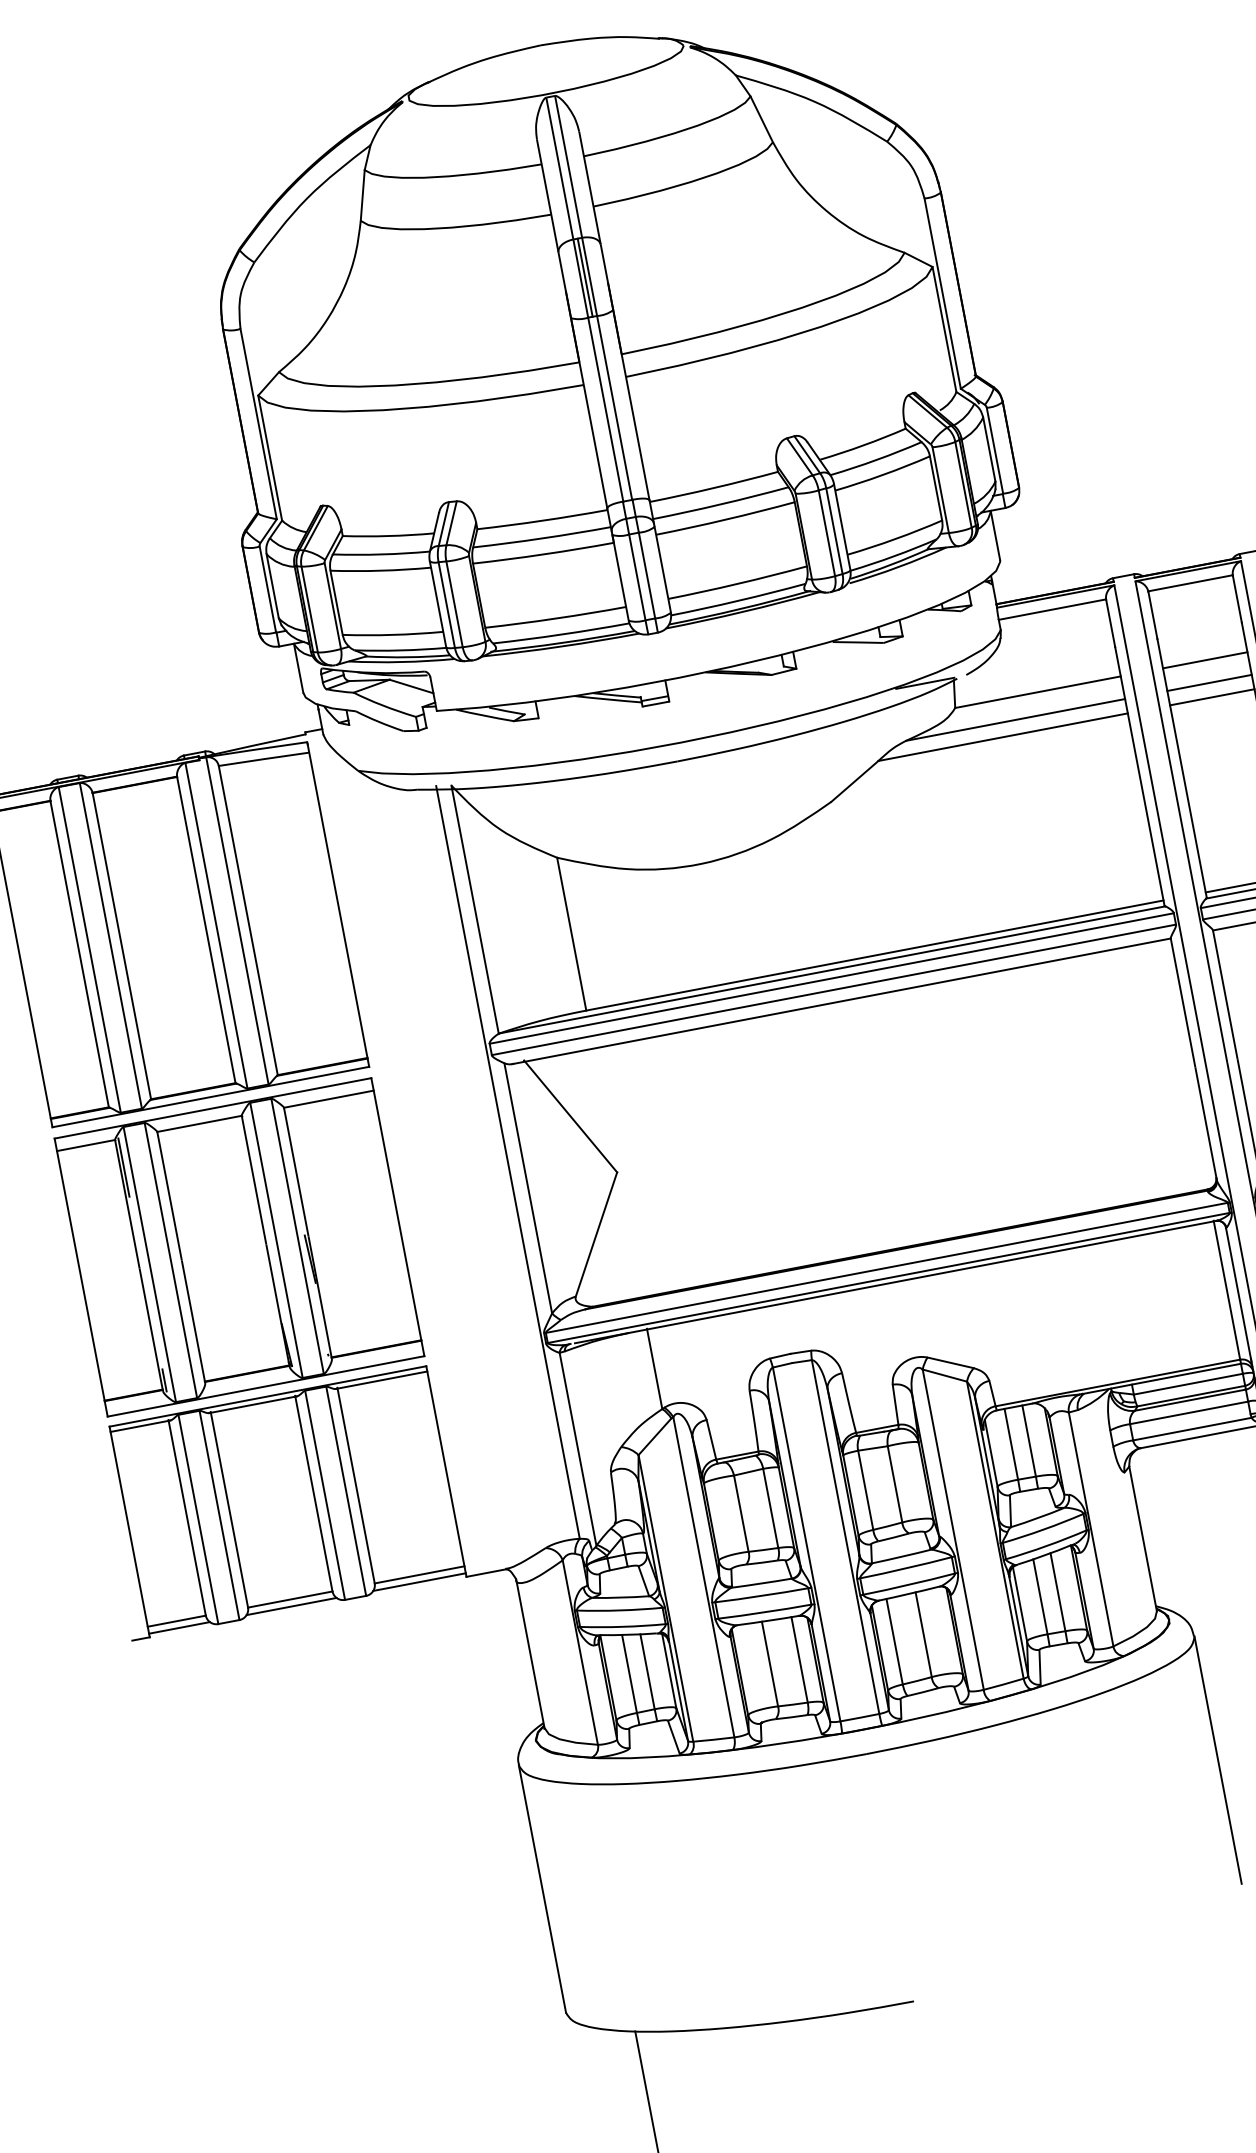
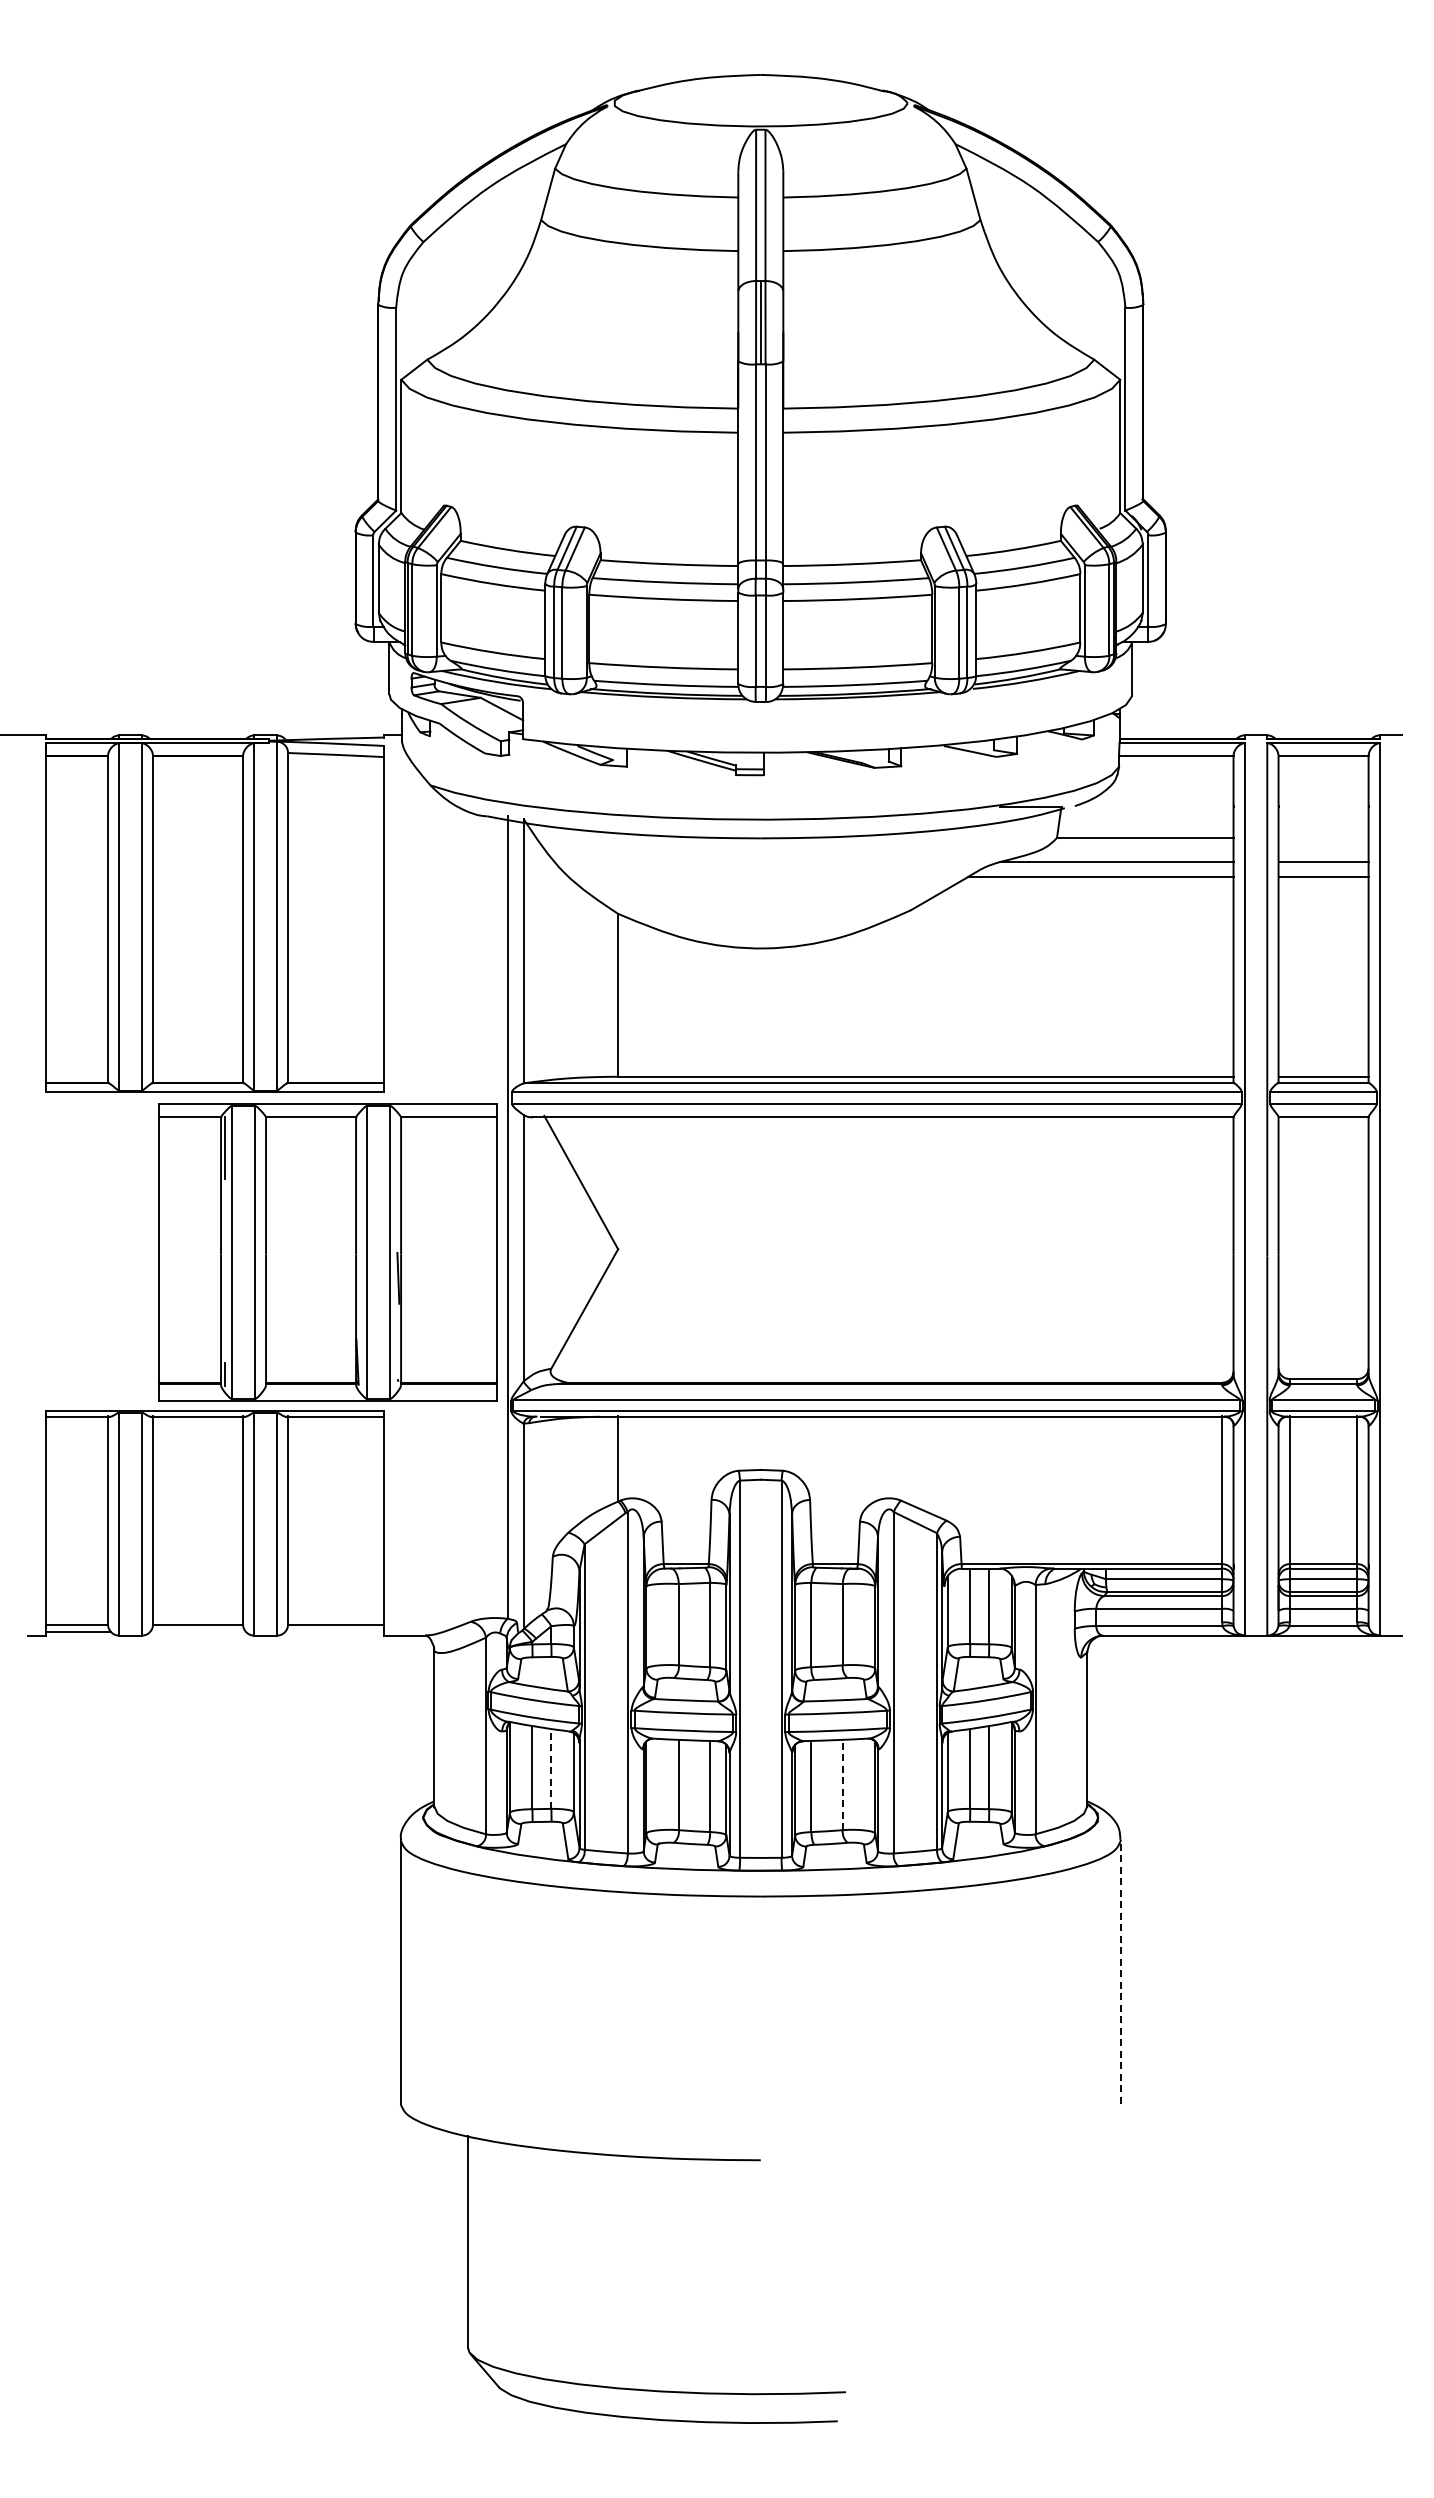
line: (1205, 659) -> (1323, 837), removed
part: (239, 1247) -> (327, 1252), moved
line: (419, 1581) -> (334, 1631), removed
line: (291, 1606) -> (197, 1631), removed
line: (923, 1634) -> (842, 1784), solid -> dashed
line: (647, 1671) -> (551, 1768), solid -> dashed
line: (1217, 1759) -> (1120, 1971), solid -> dashed

